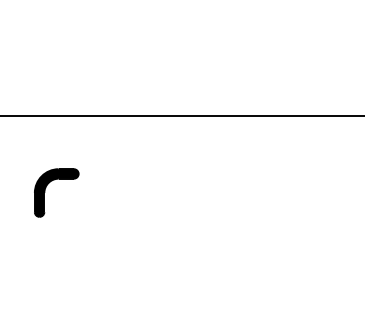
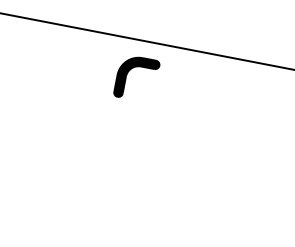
part: (46, 188) -> (128, 73), moved

